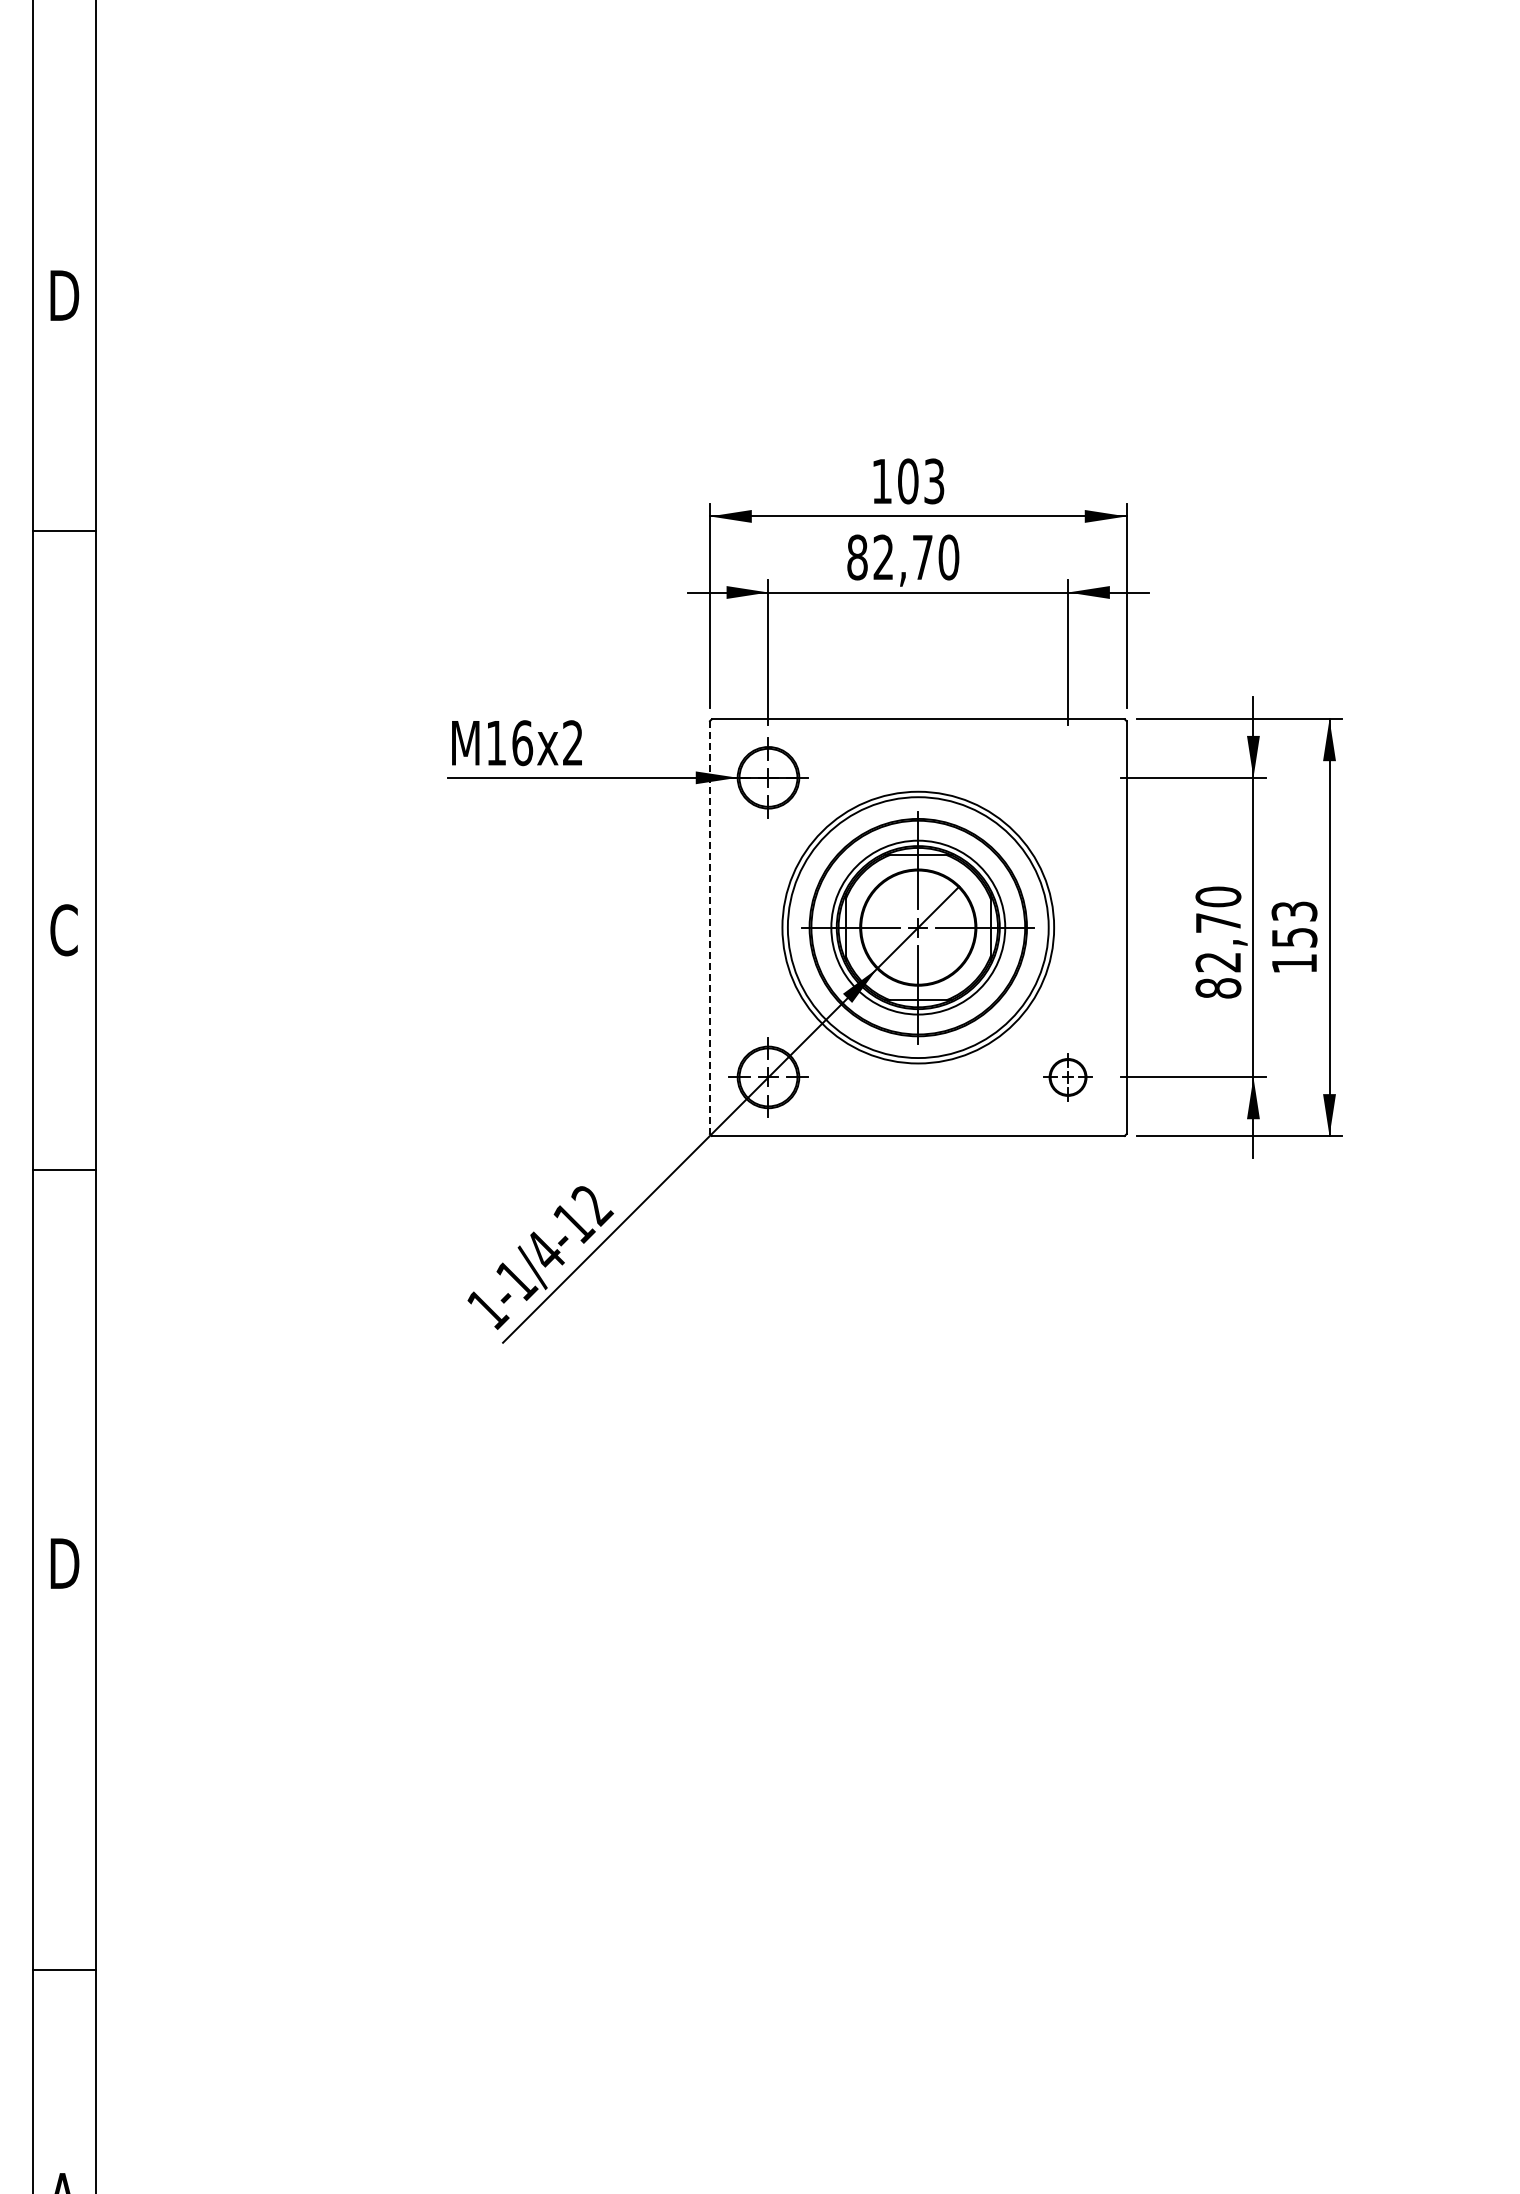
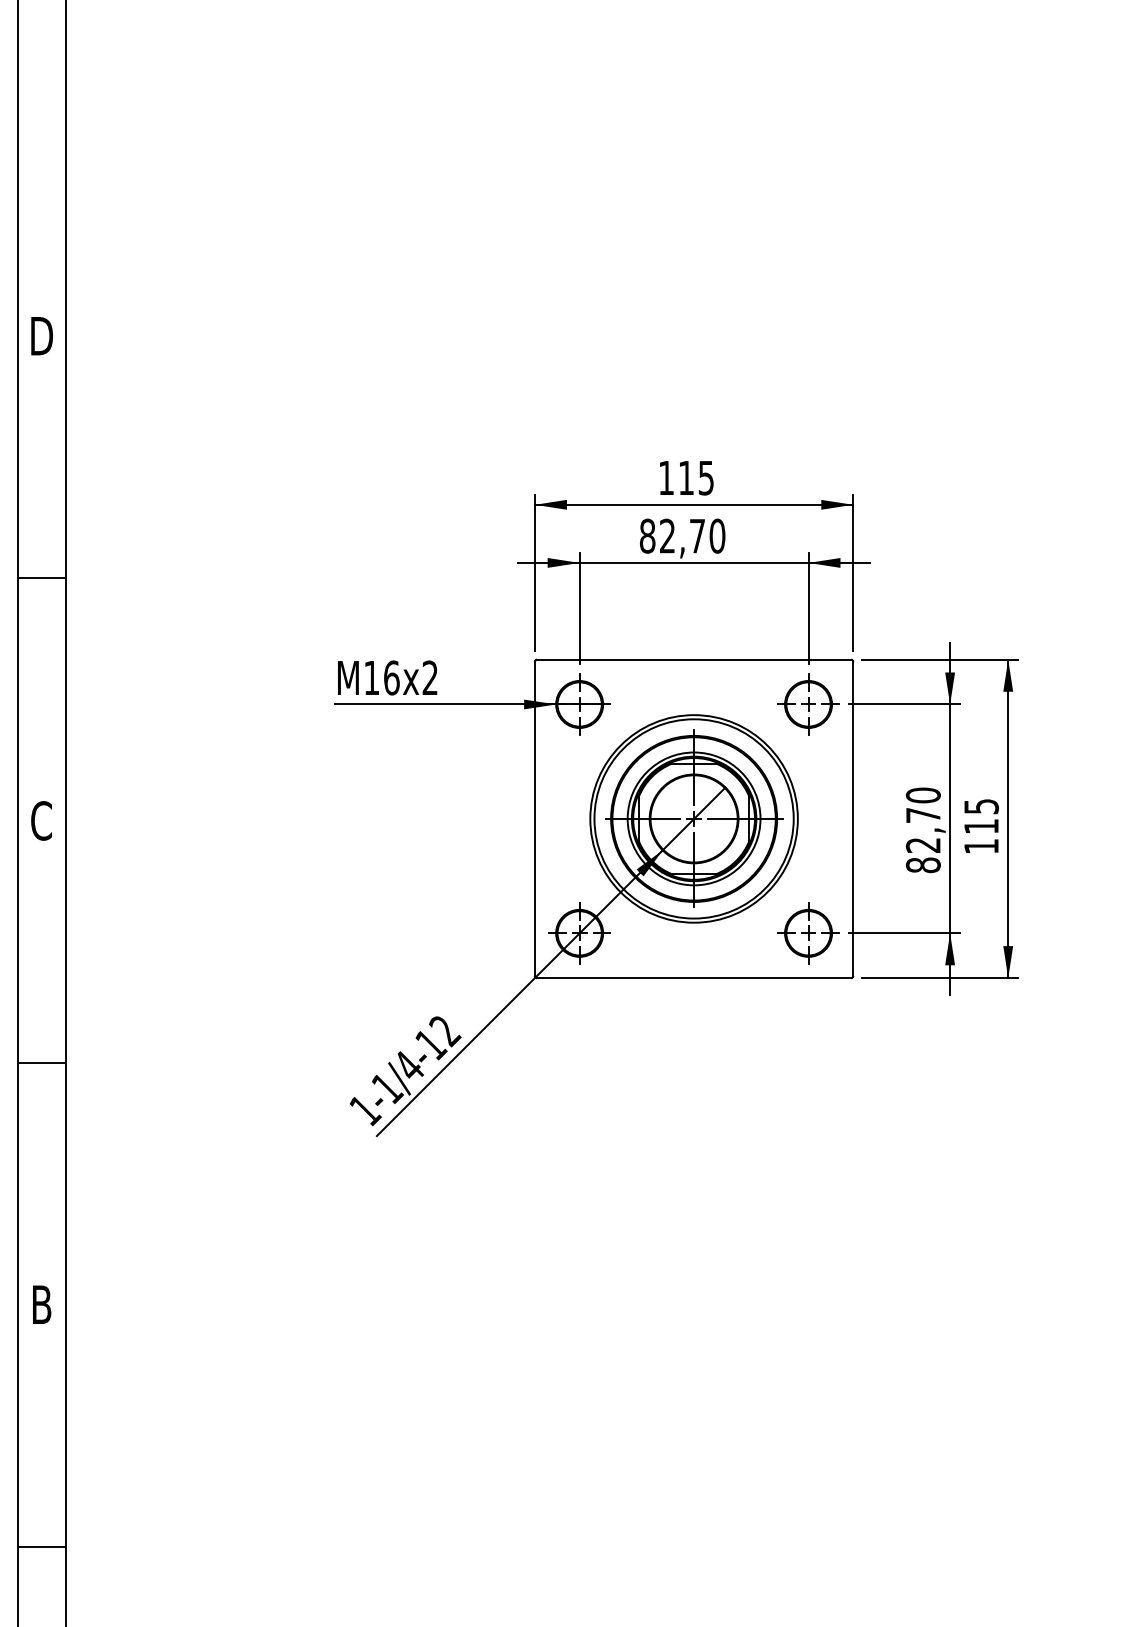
text: (921, 481) -> (696, 478), 103 -> 115
line: (64, 530) -> (41, 578), moved
part: (1067, 777) -> (808, 704), added
text: (1294, 924) -> (981, 816), 153 -> 115
line: (709, 927) -> (534, 818), dashed -> solid
part: (1067, 1077) -> (808, 933), size x1.67
line: (64, 1169) -> (41, 1062), moved
text: (64, 1563) -> (41, 1304), D -> B
line: (64, 1969) -> (41, 1546), moved

